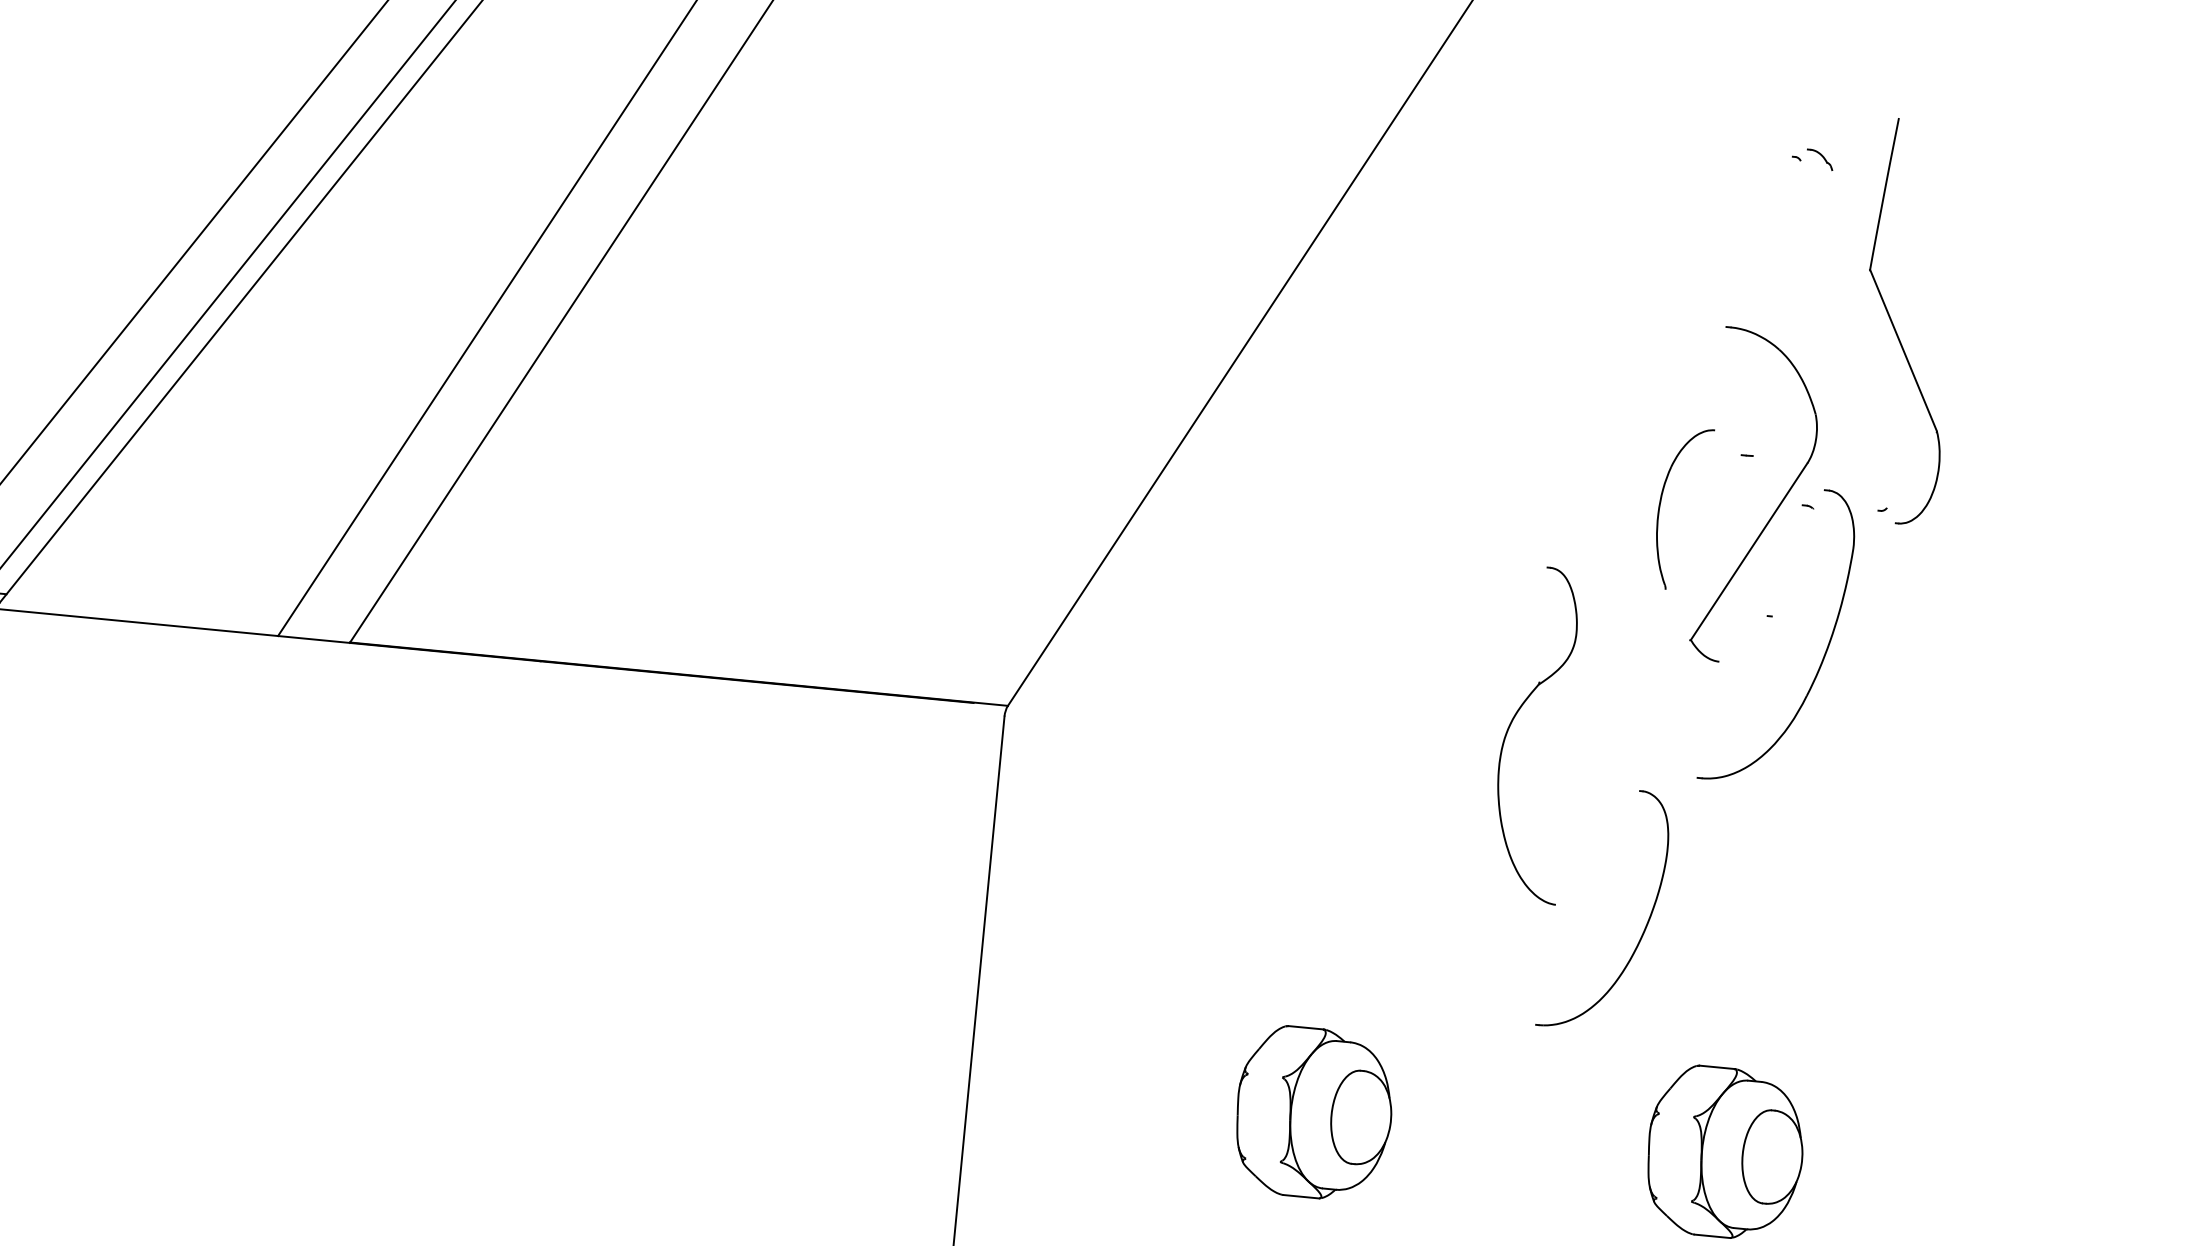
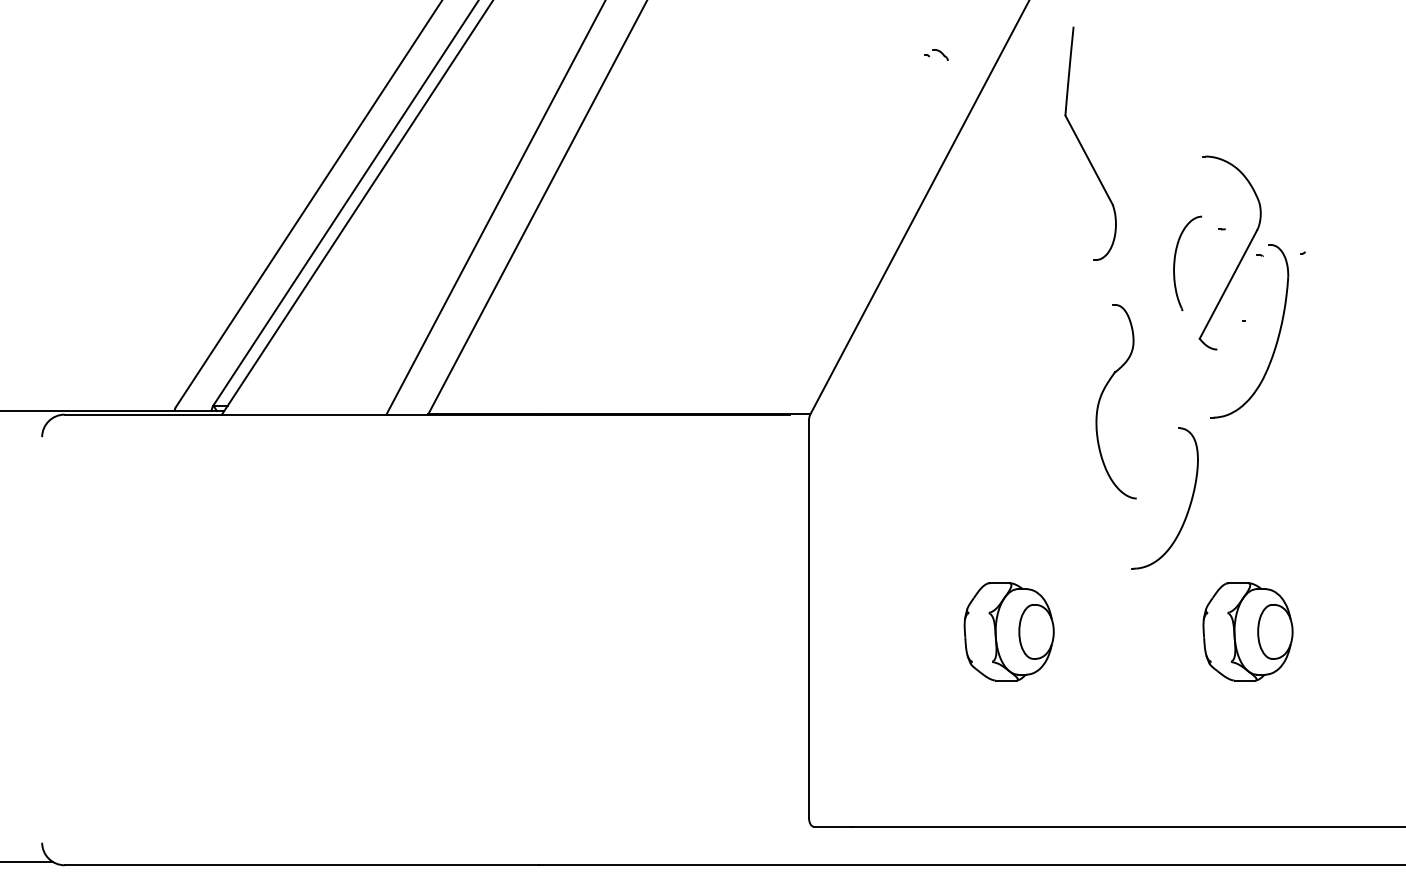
part: (1813, 158) -> (936, 54), moved
part: (1895, 327) -> (1083, 147), moved

